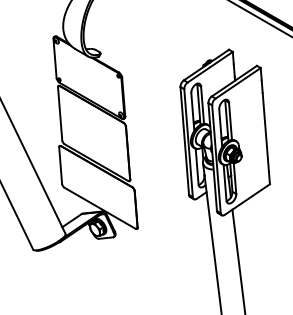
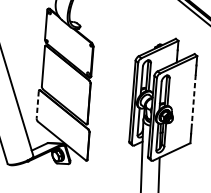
line: (265, 126) -> (193, 99), solid -> dashed
line: (60, 166) -> (37, 105), solid -> dashed

